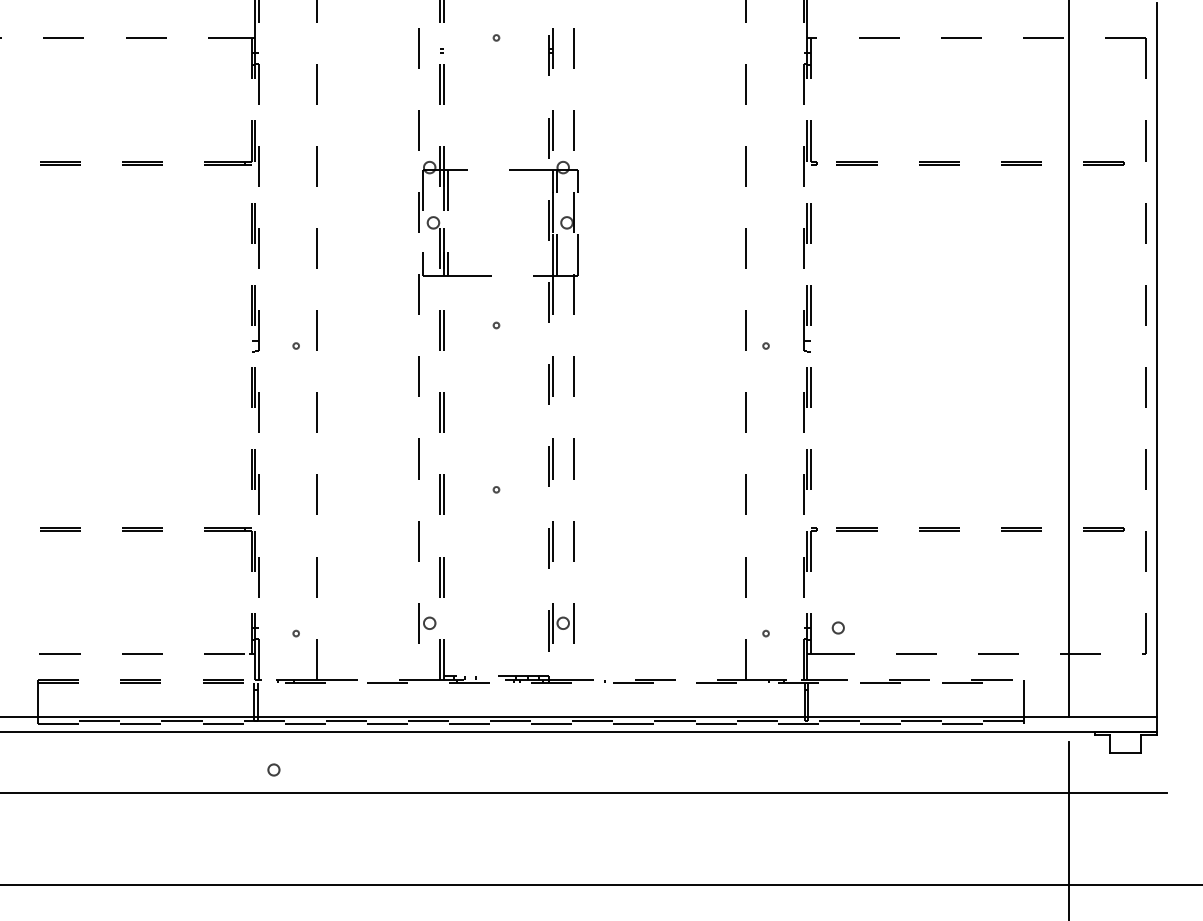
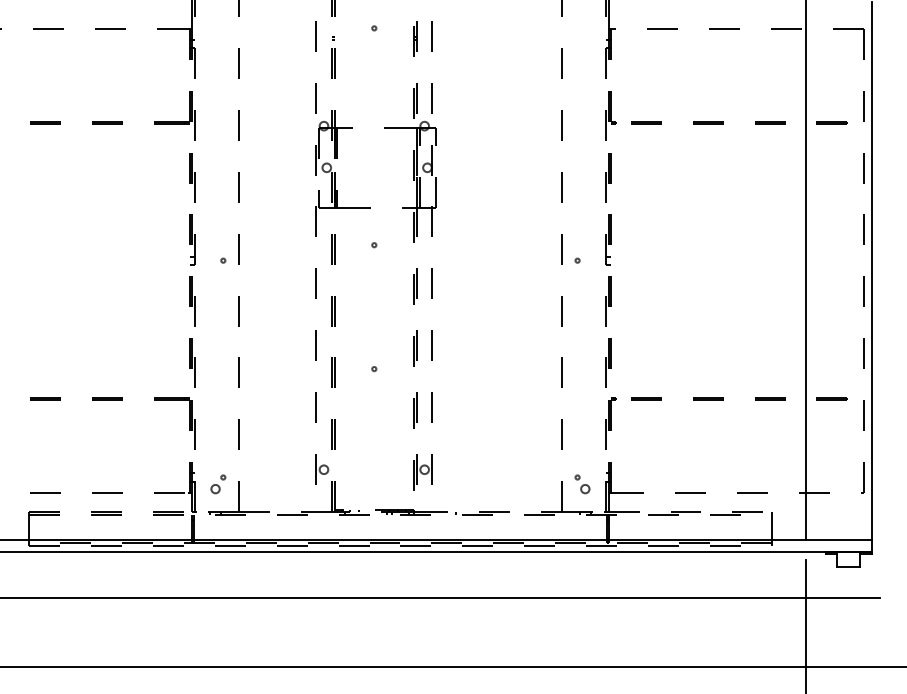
circle: (837, 627) -> (584, 488), moved
circle: (273, 769) -> (215, 488), moved

